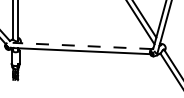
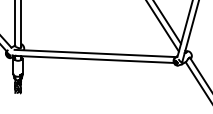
line: (82, 45) -> (95, 52), dashed -> solid

